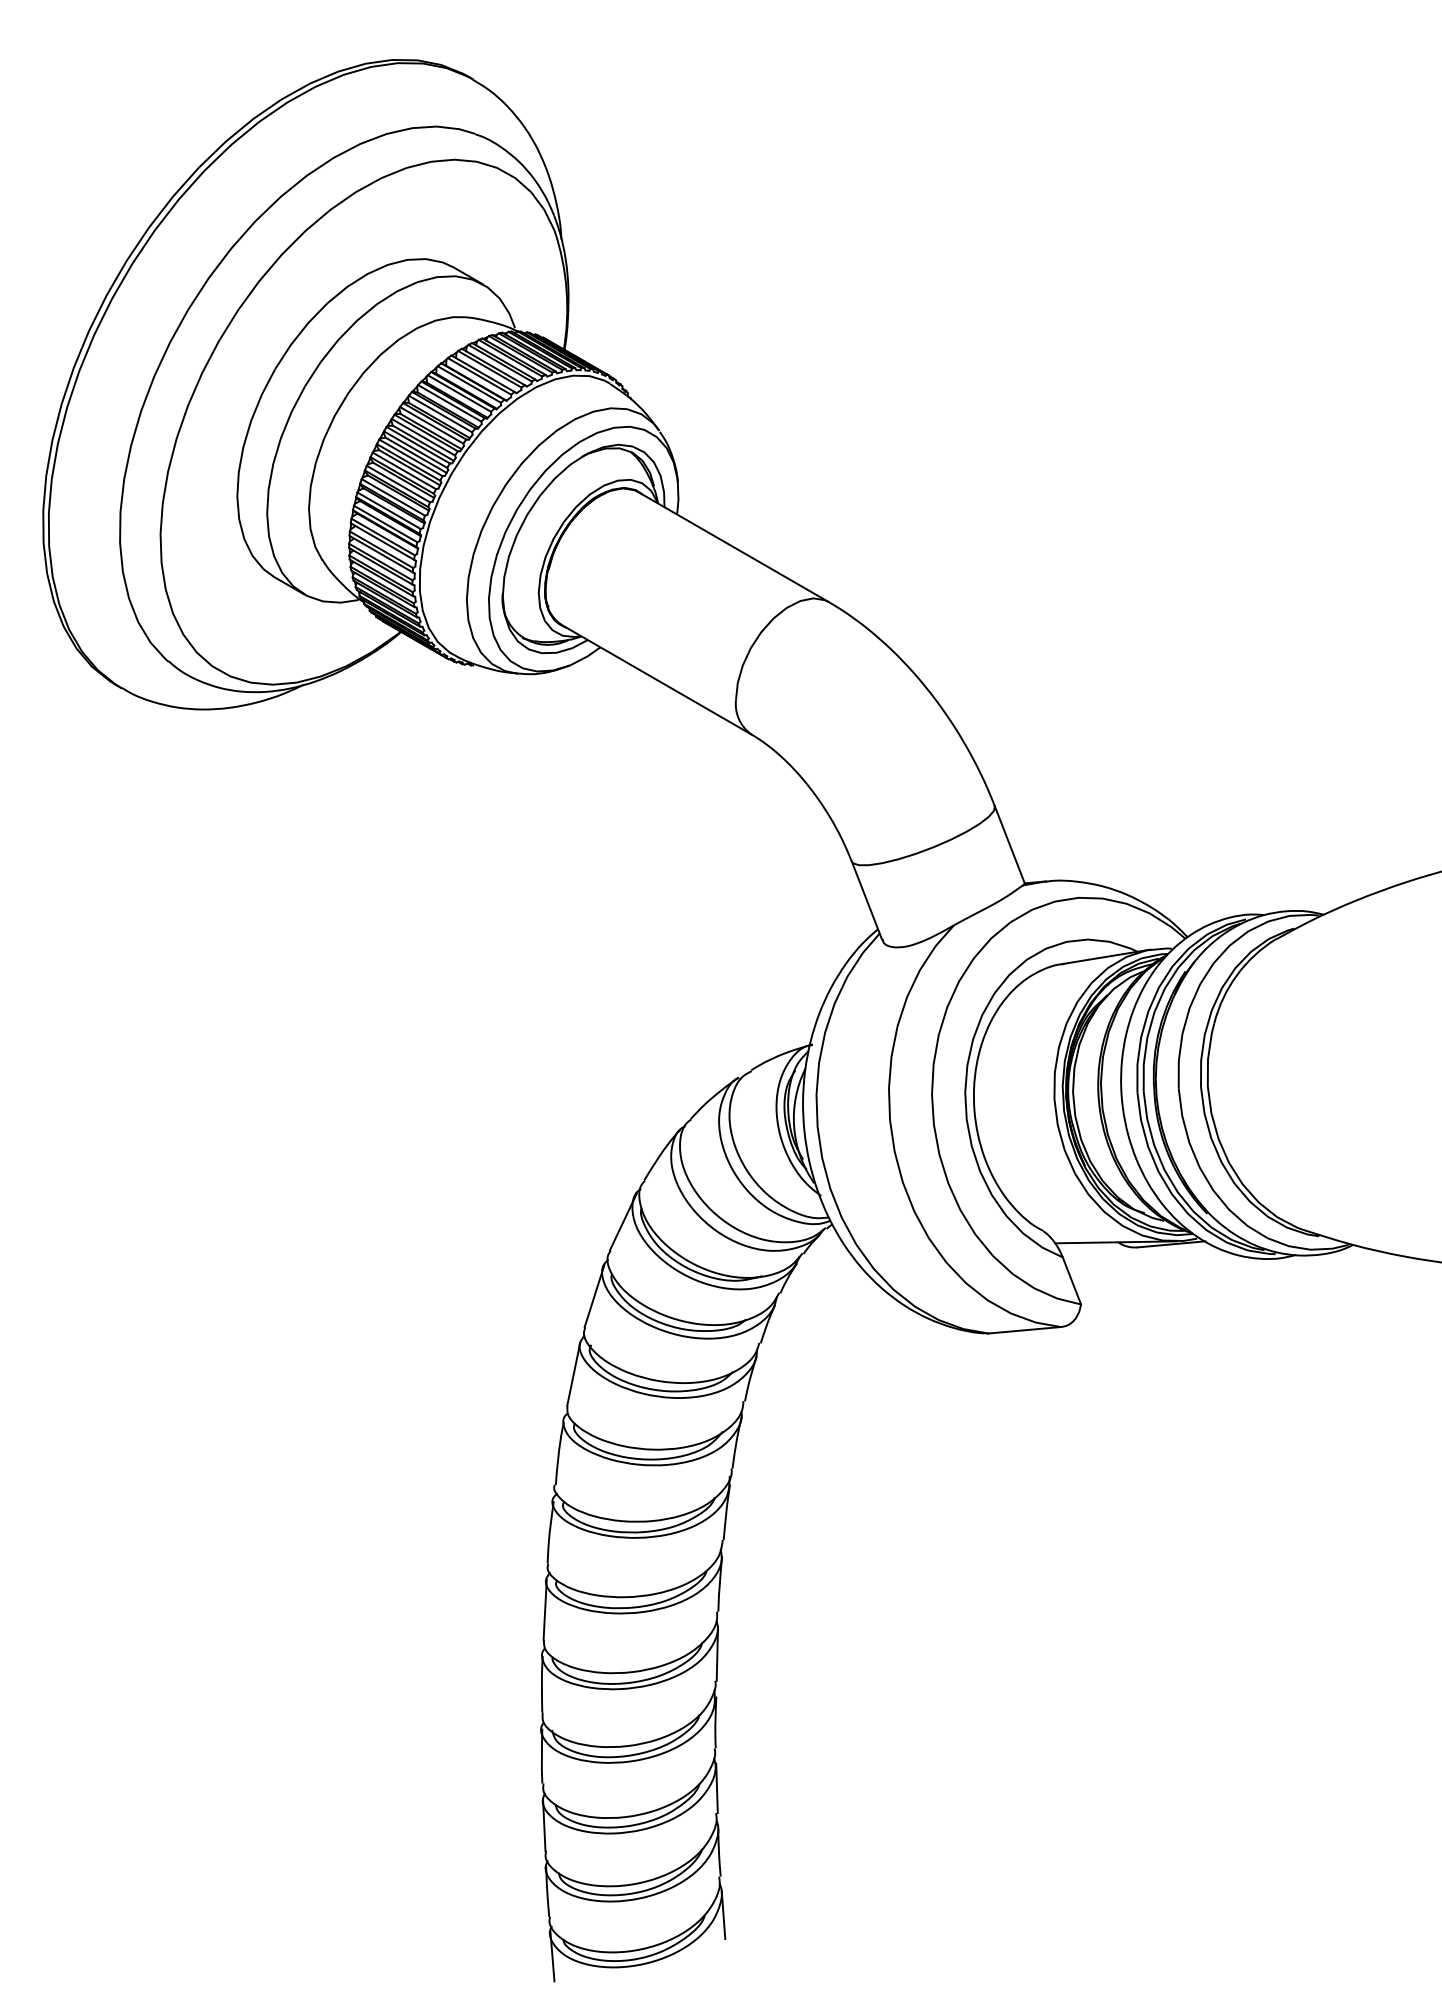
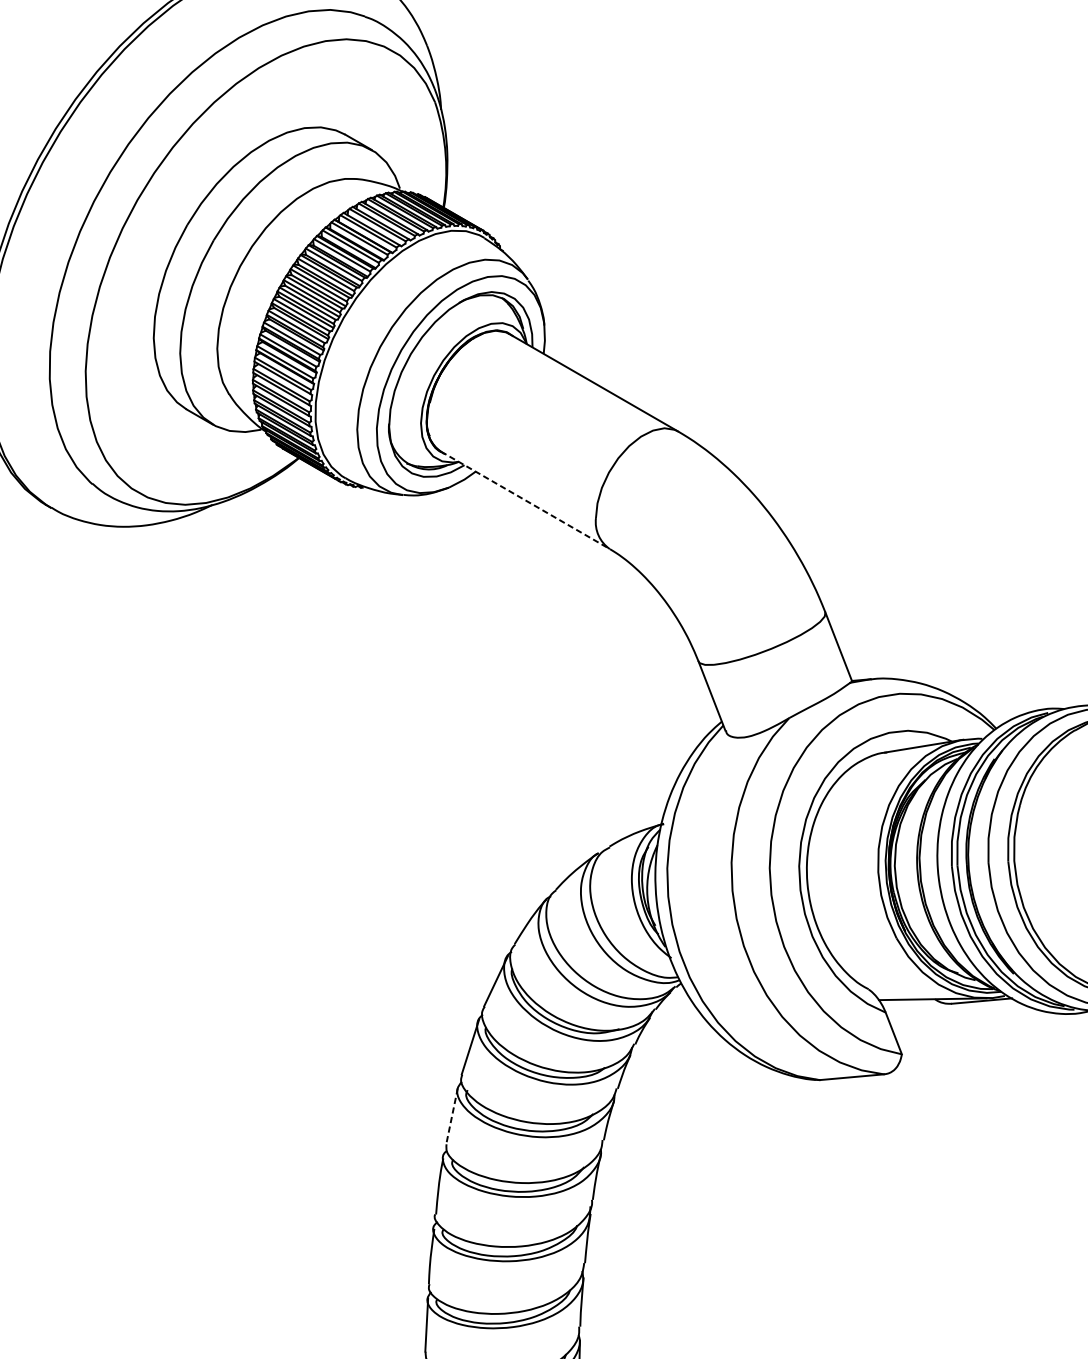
line: (657, 680) -> (526, 501), solid -> dashed
line: (573, 1374) -> (451, 1116), solid -> dashed

